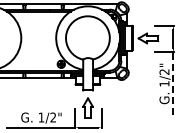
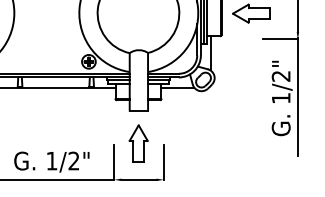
line: (173, 83) -> (297, 97), dashed -> solid

